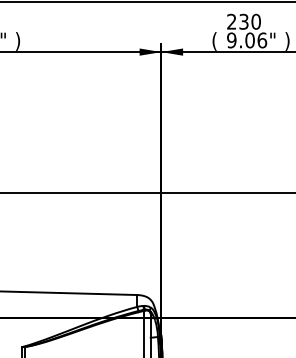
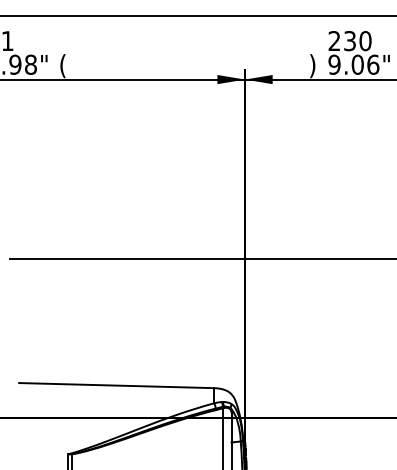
text: (17, 41) -> (62, 66), ) -> (
text: (214, 41) -> (312, 66), ( -> )

